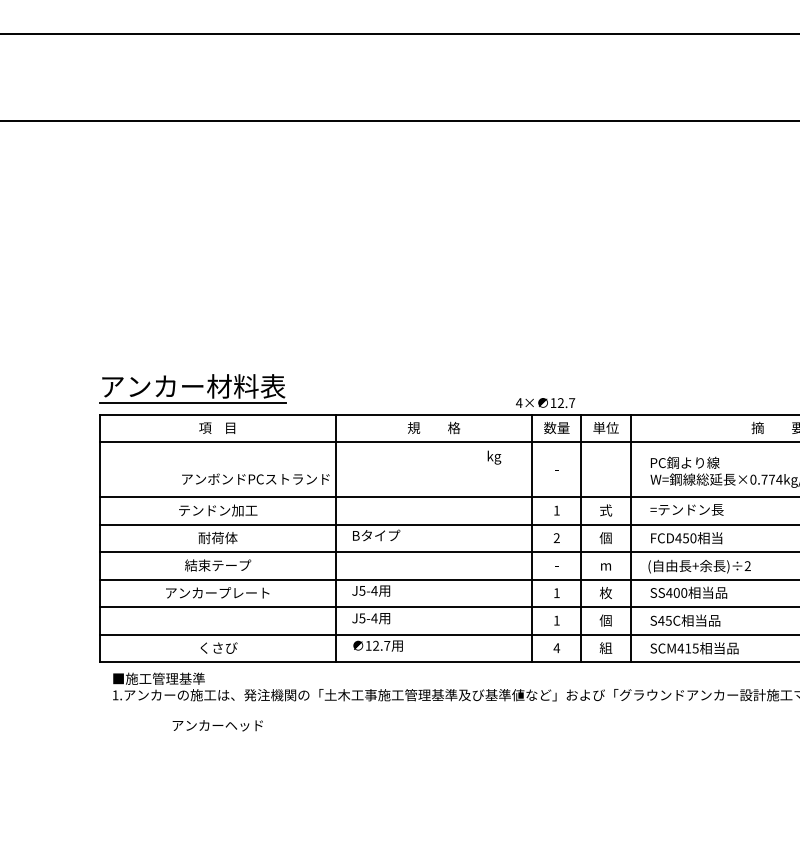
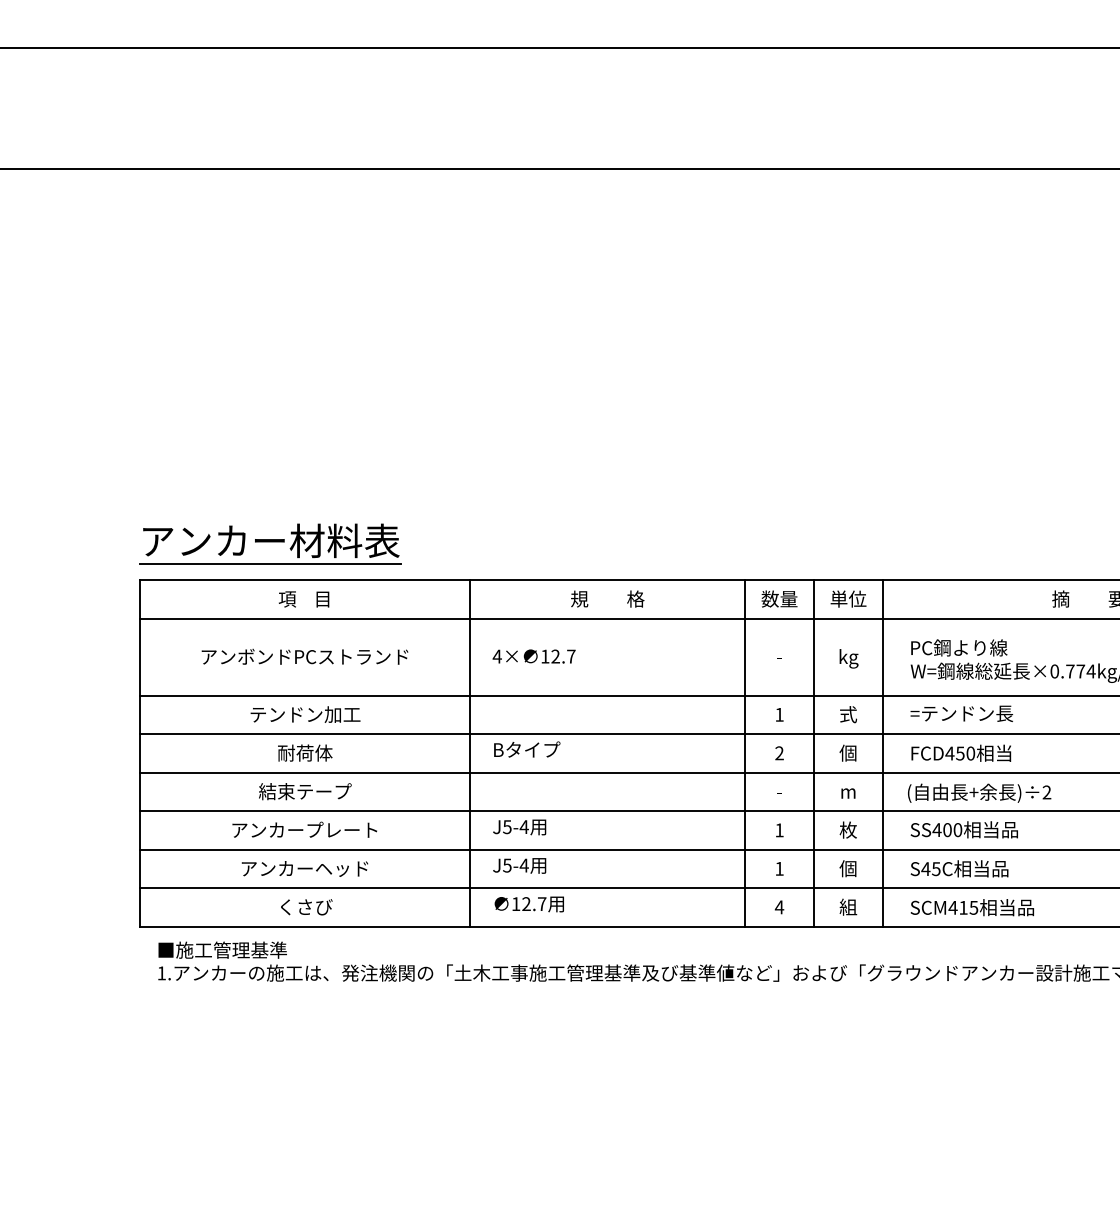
text: (545, 403) -> (534, 657), moved
text: (494, 457) -> (849, 658), moved
text: (255, 478) -> (304, 655), moved
text: (217, 725) -> (304, 868), moved

